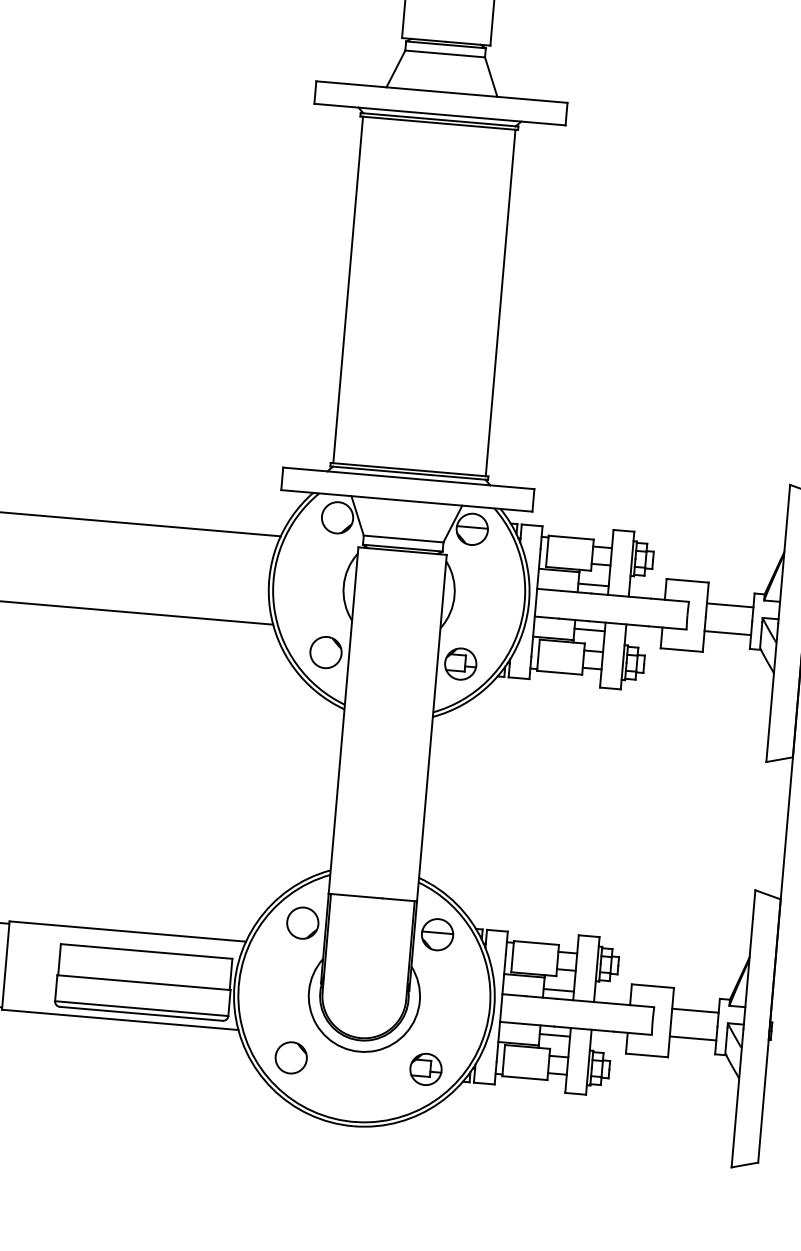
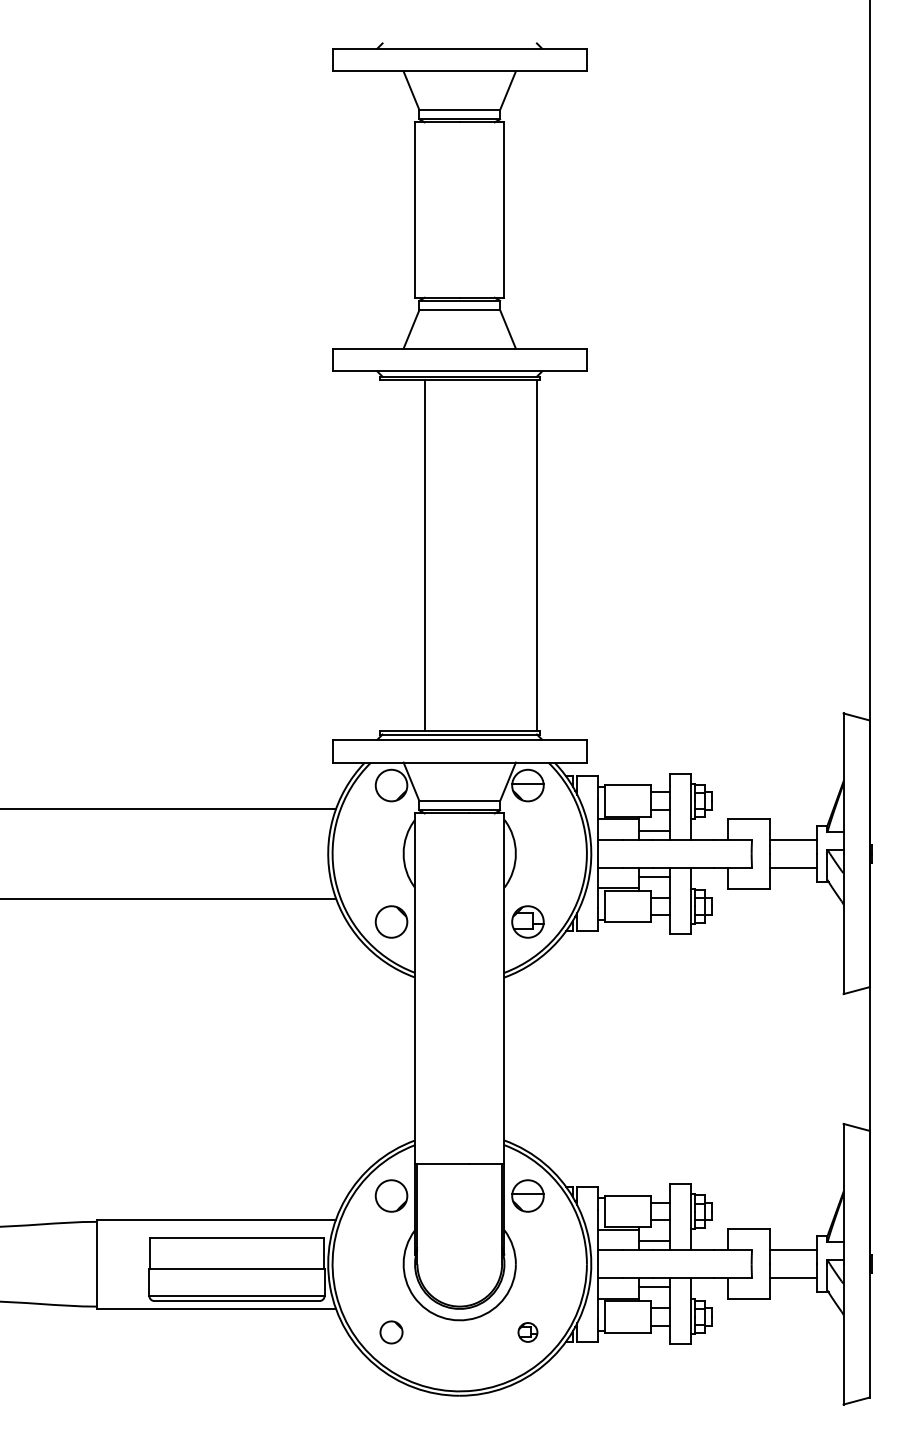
line: (348, 289) -> (424, 555), moved
part: (291, 1057) -> (391, 1332), size x0.7
part: (425, 1069) -> (527, 1332), size x0.6

